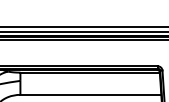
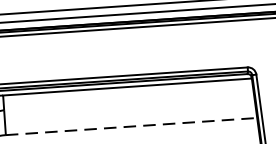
line: (91, 94) -> (132, 125), solid -> dashed

